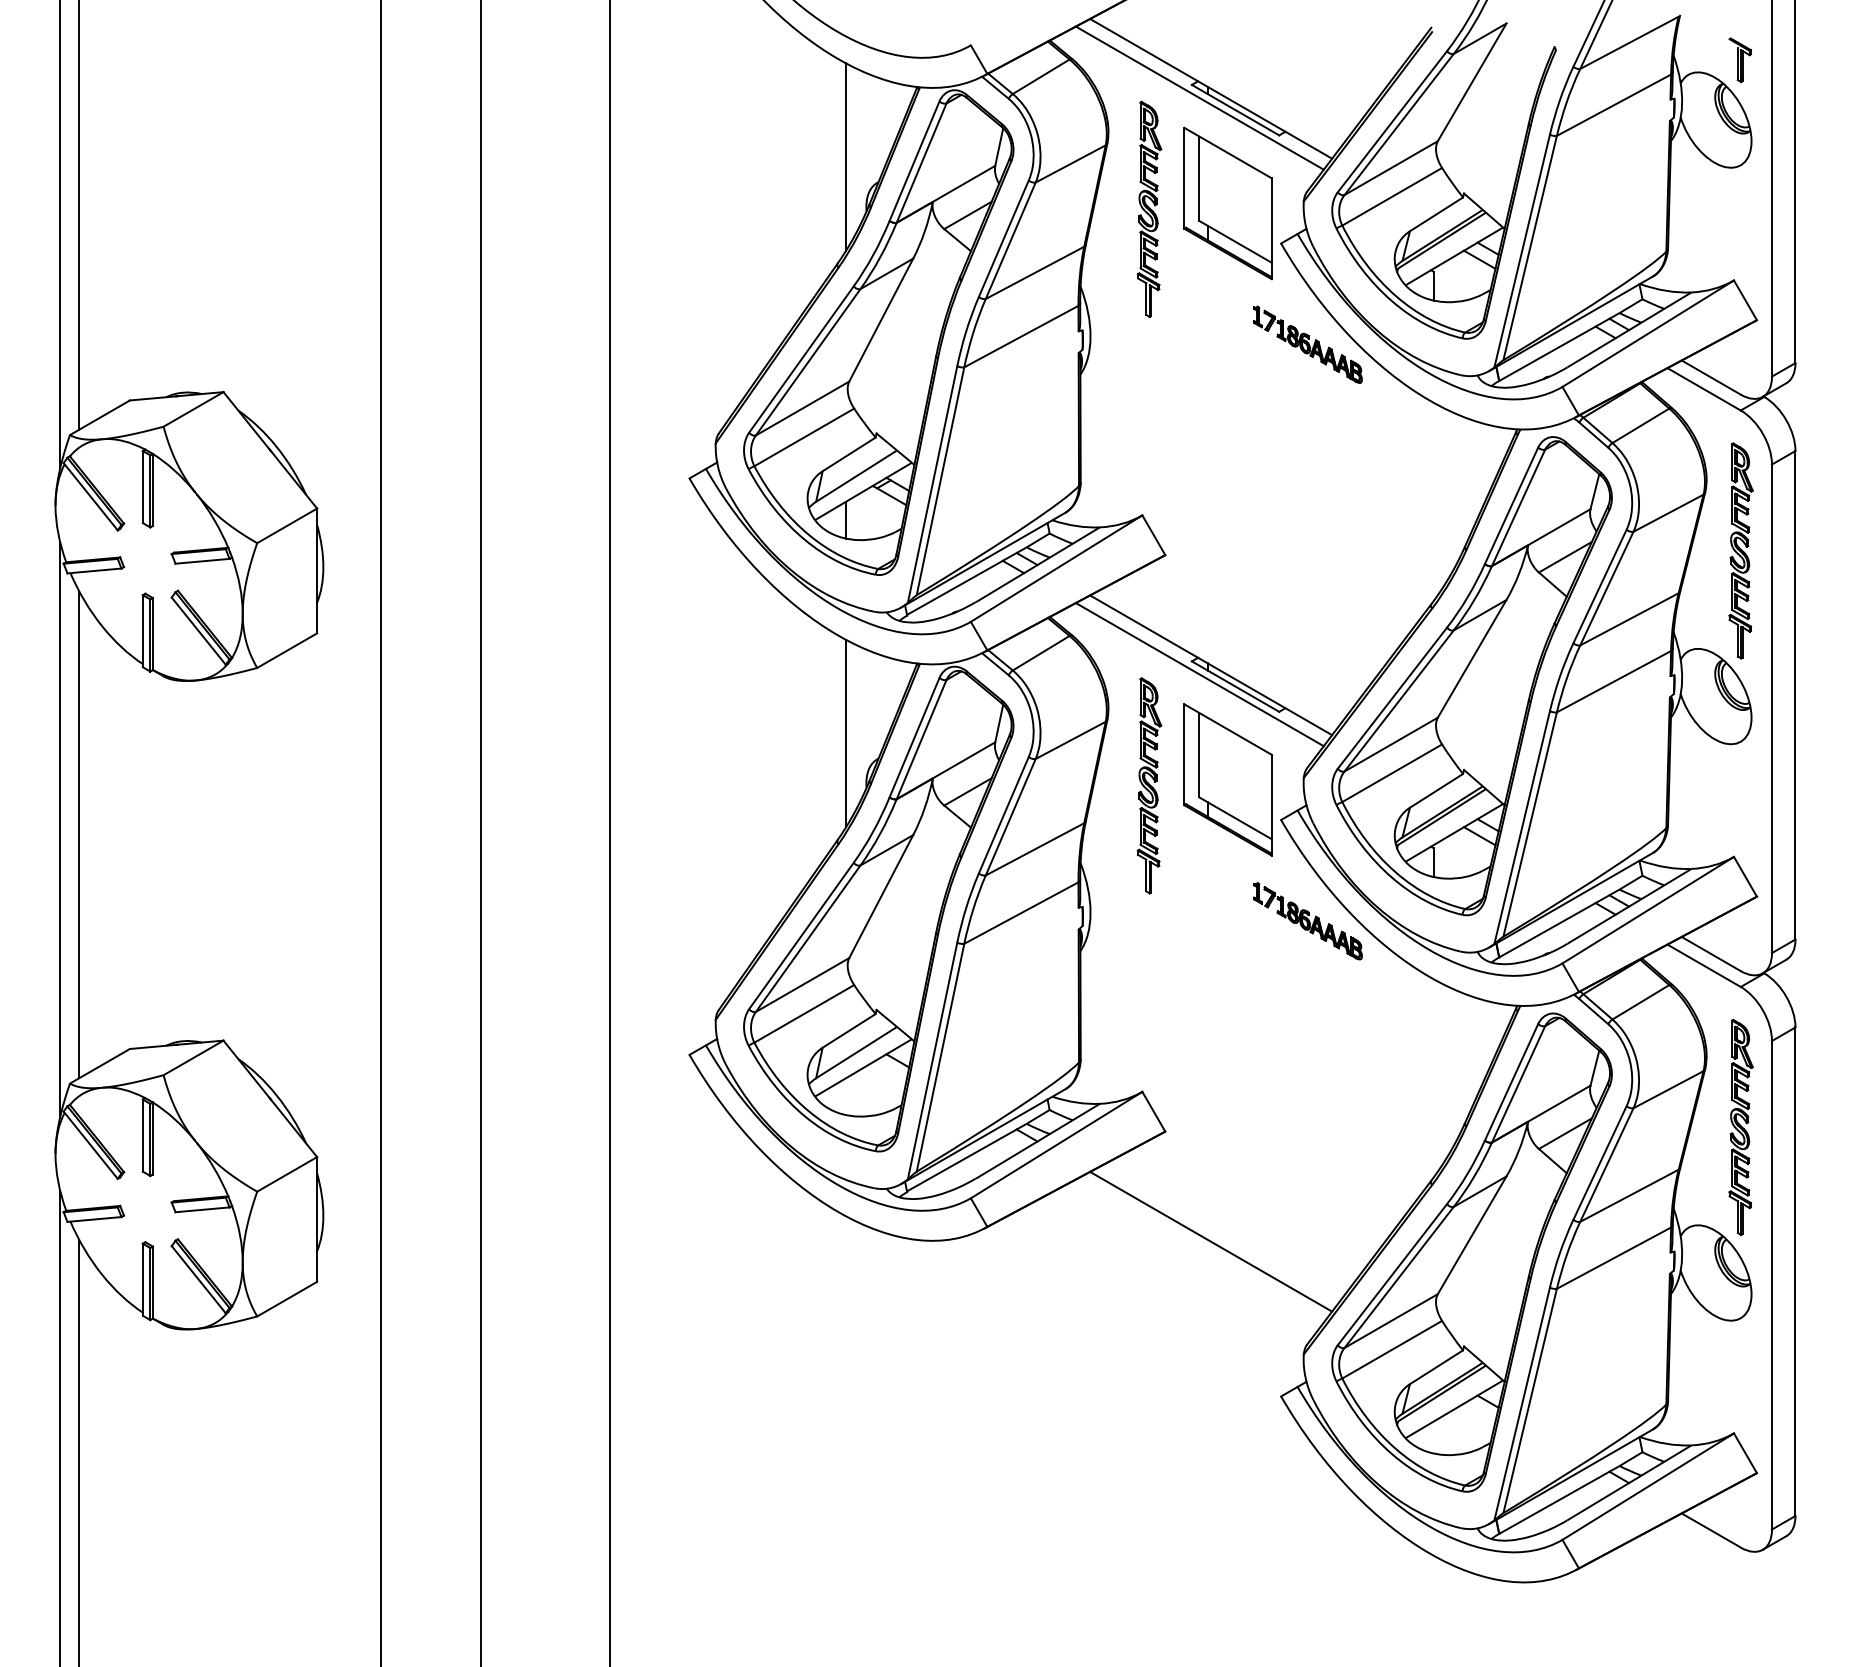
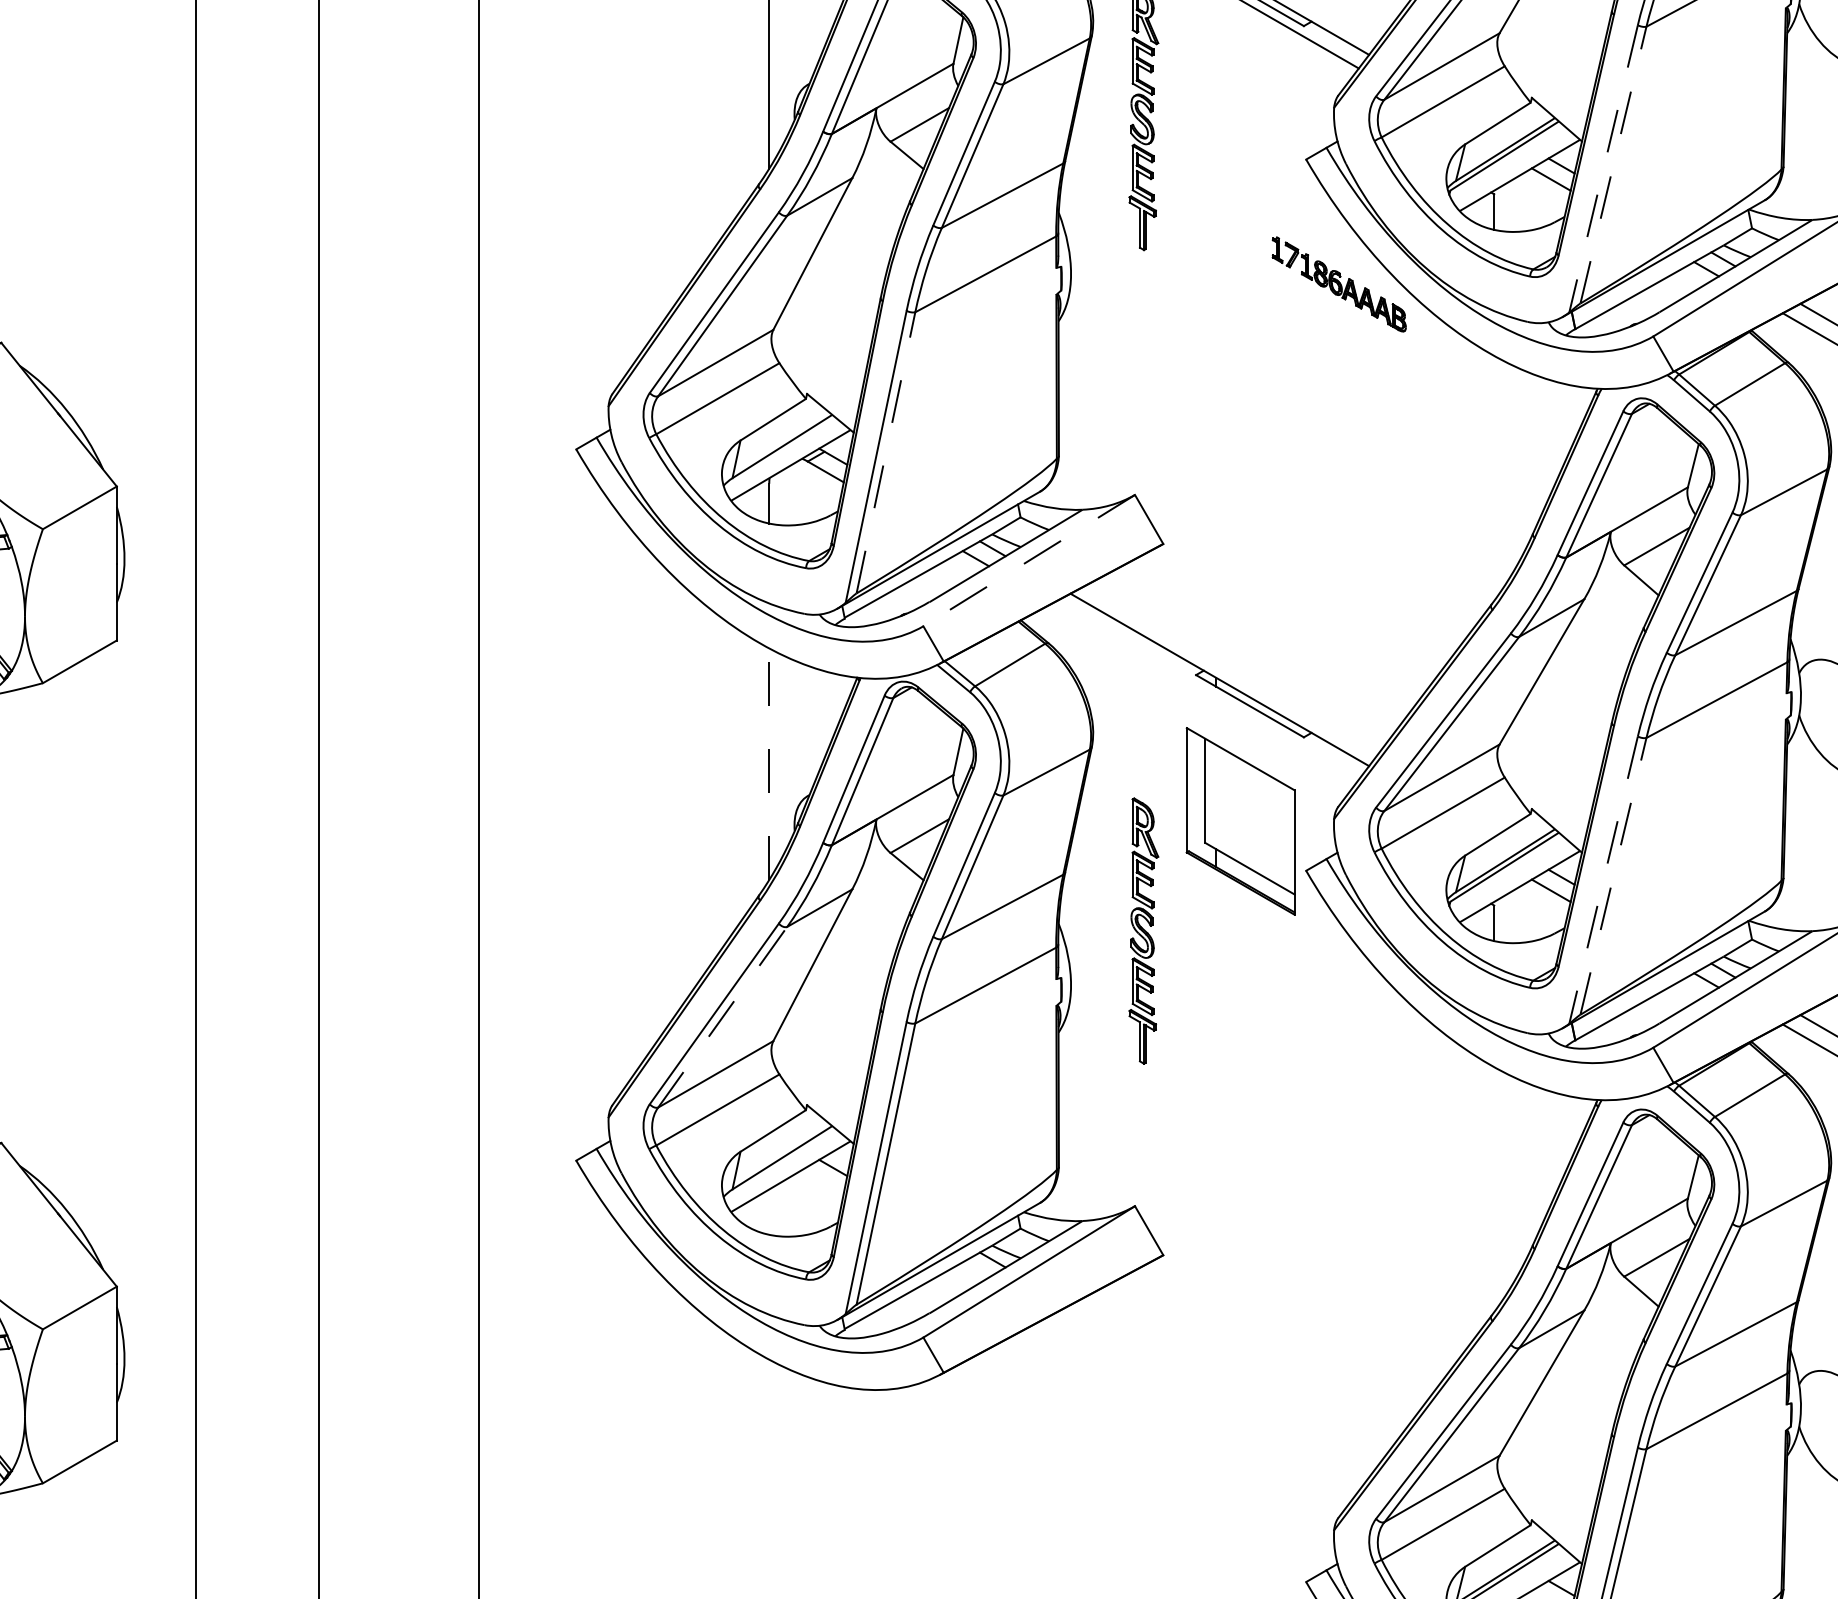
part: (1227, 203) -> (1240, 110), removed
line: (1530, 247) -> (1613, 164), solid -> dashed
line: (1522, 251) -> (1604, 169), solid -> dashed
line: (940, 480) -> (885, 451), solid -> dashed
line: (1056, 568) -> (1029, 560), solid -> dashed
line: (1199, 674) -> (1205, 691), removed
line: (845, 733) -> (768, 764), solid -> dashed
part: (1149, 785) -> (1143, 930), moved
line: (1530, 824) -> (1613, 876), solid -> dashed
line: (1522, 827) -> (1604, 880), solid -> dashed
part: (1307, 921) -> (1338, 996), removed
line: (808, 938) -> (723, 1016), solid -> dashed
line: (1211, 1241) -> (1220, 1390), removed

